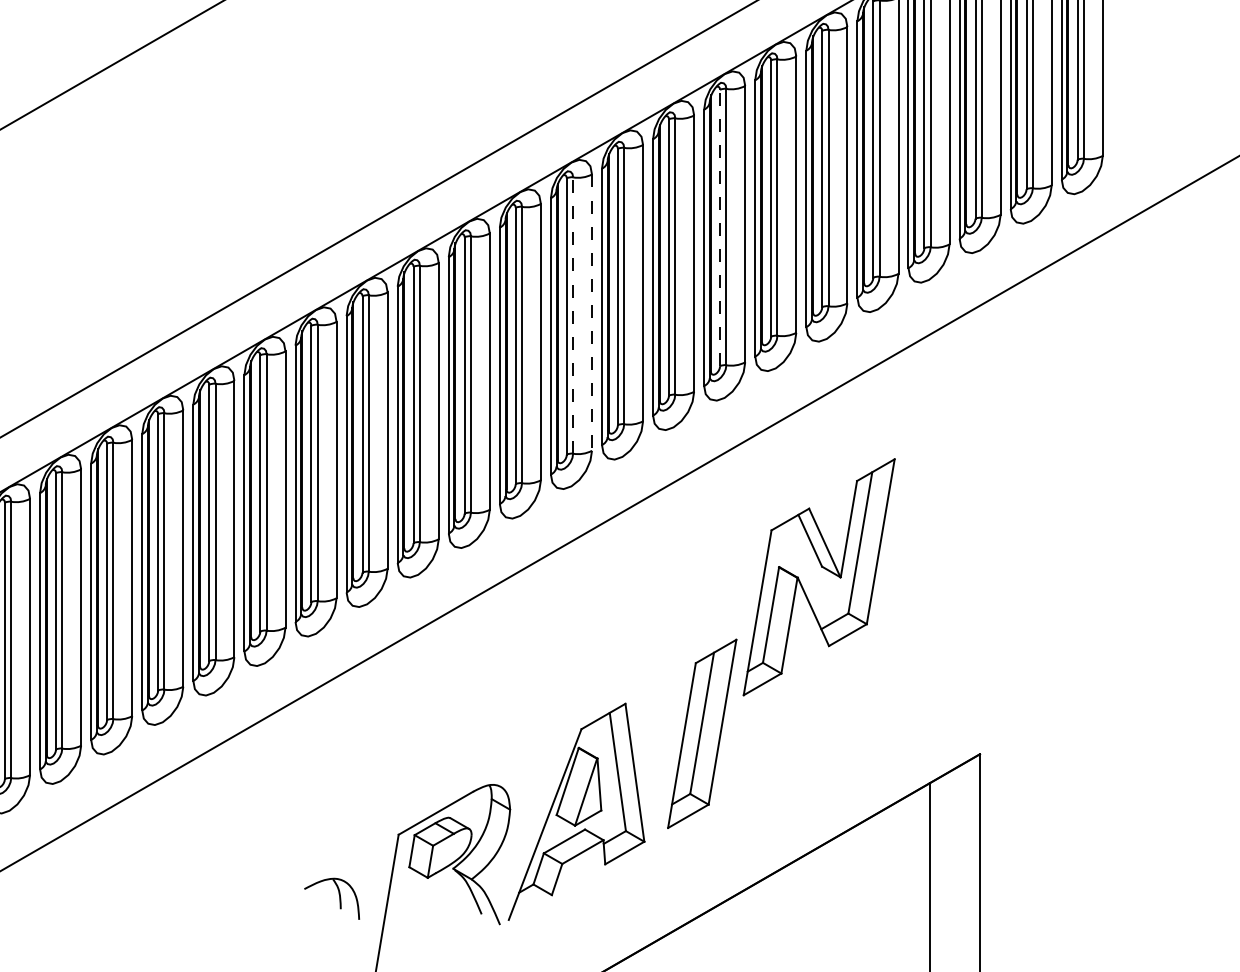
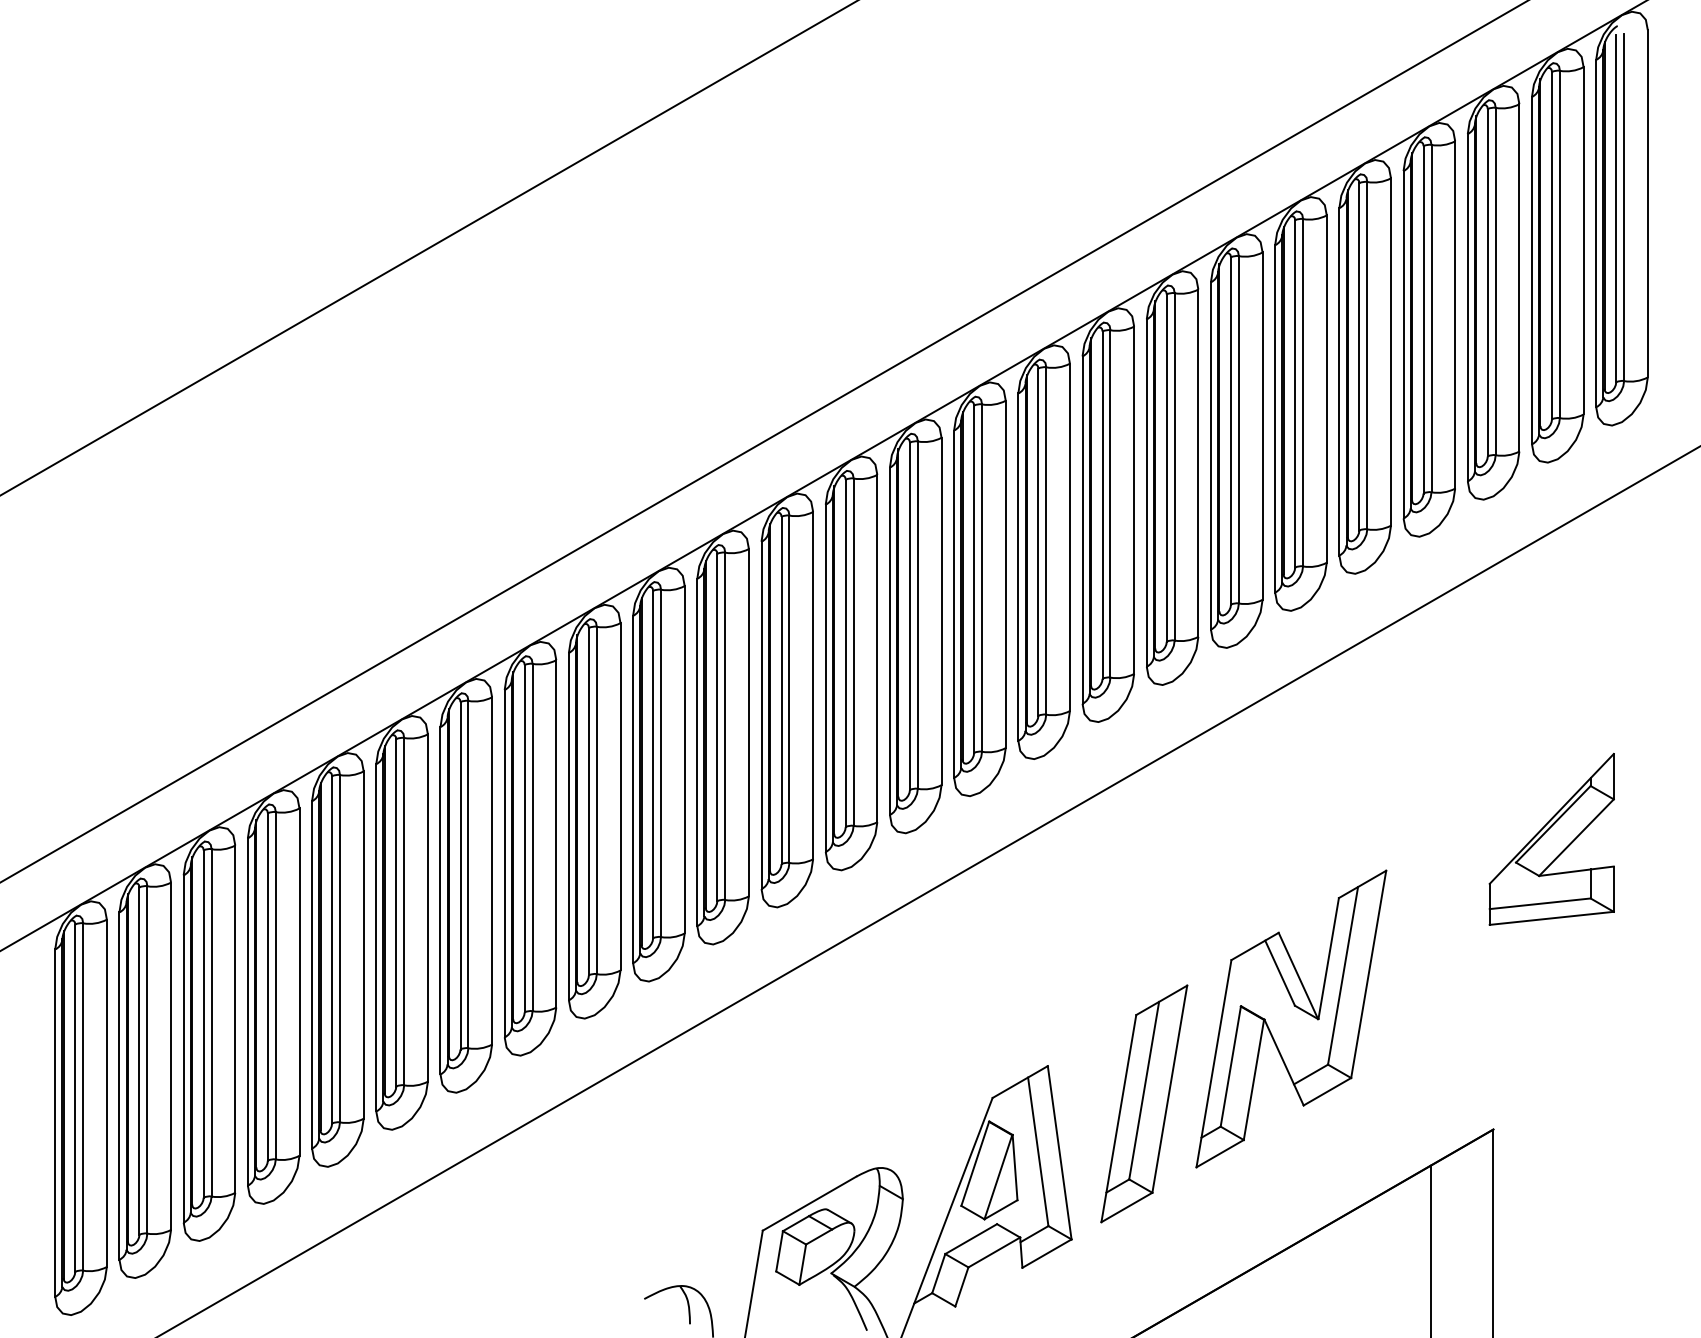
line: (719, 228) -> (1166, 468), dashed -> solid
line: (591, 312) -> (1005, 574), dashed -> solid
line: (573, 315) -> (982, 578), dashed -> solid
part: (1026, 522) -> (1551, 838), added
part: (819, 576) -> (1291, 1018), moved

